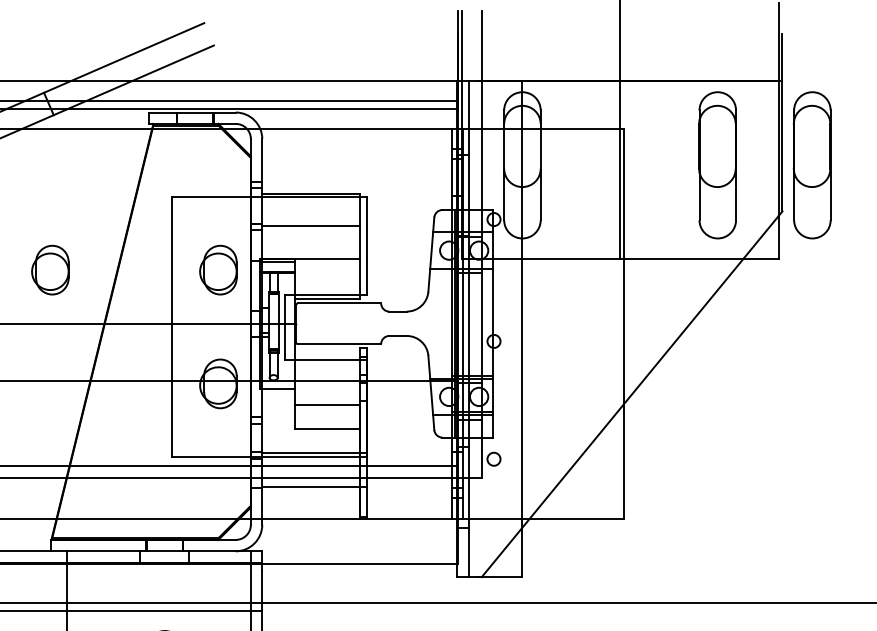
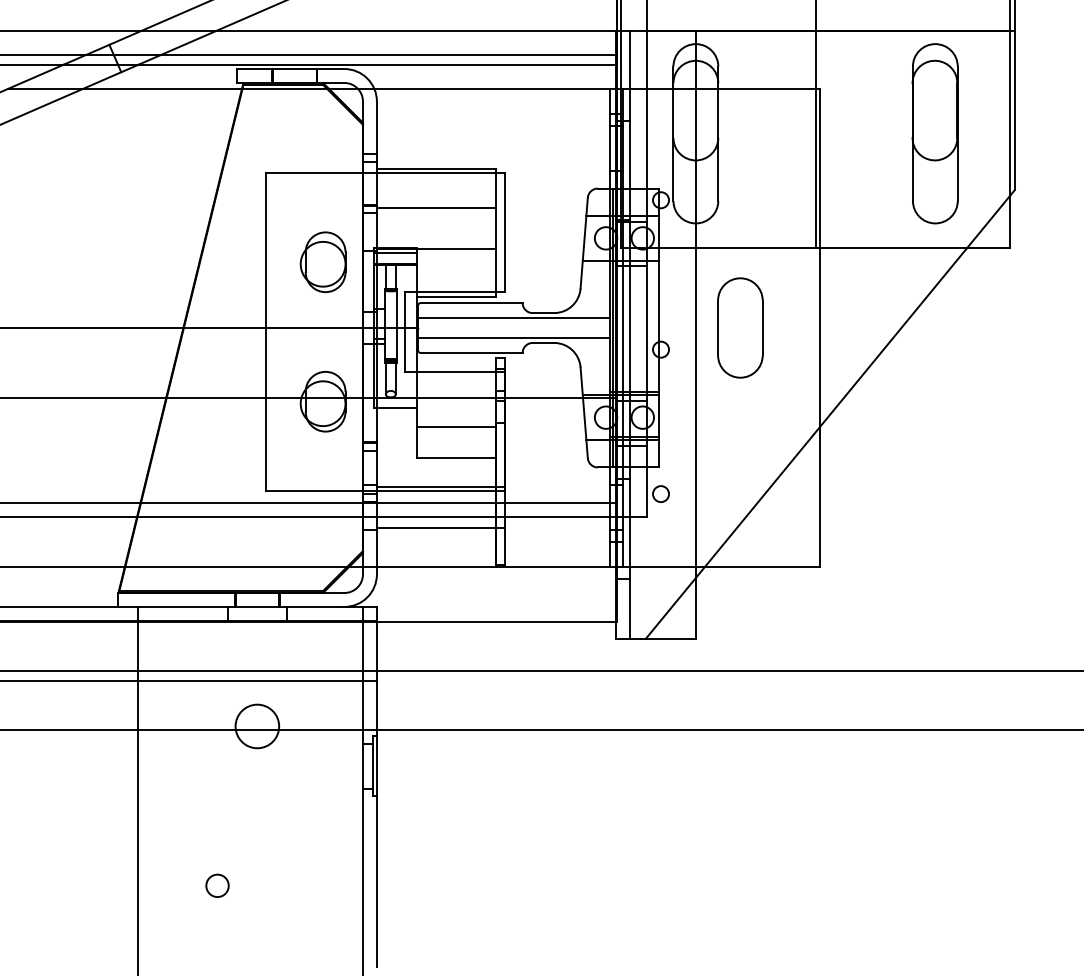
part: (811, 165) -> (1050, 133), removed
part: (49, 269) -> (116, 261), removed
line: (373, 316) -> (513, 318), added
part: (558, 323) -> (740, 327), added
line: (373, 331) -> (513, 337), added

